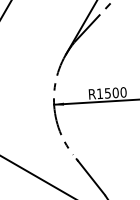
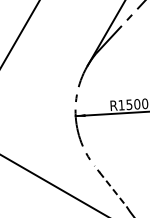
line: (90, 178) -> (112, 189), solid -> dashed

